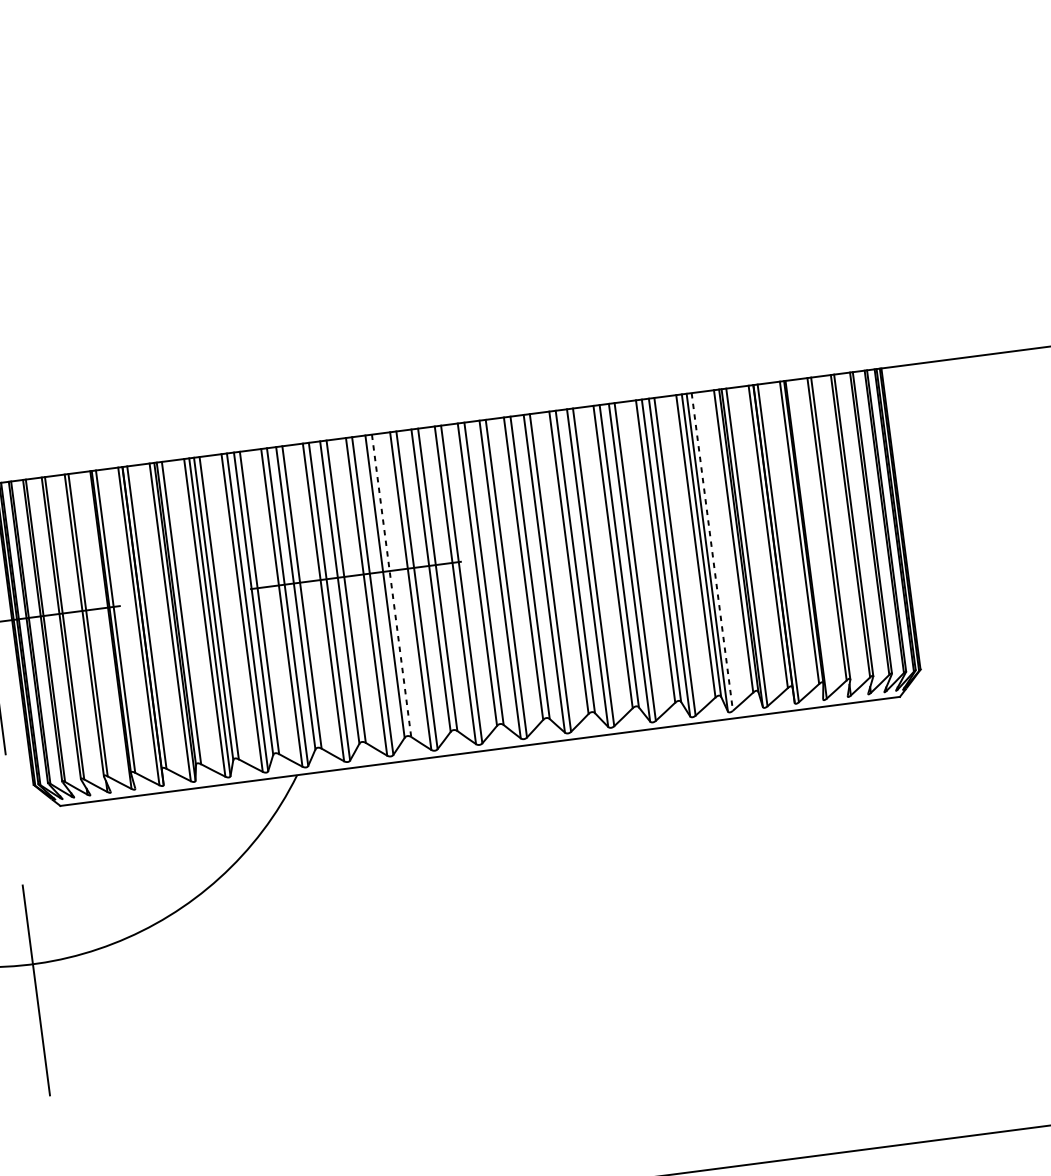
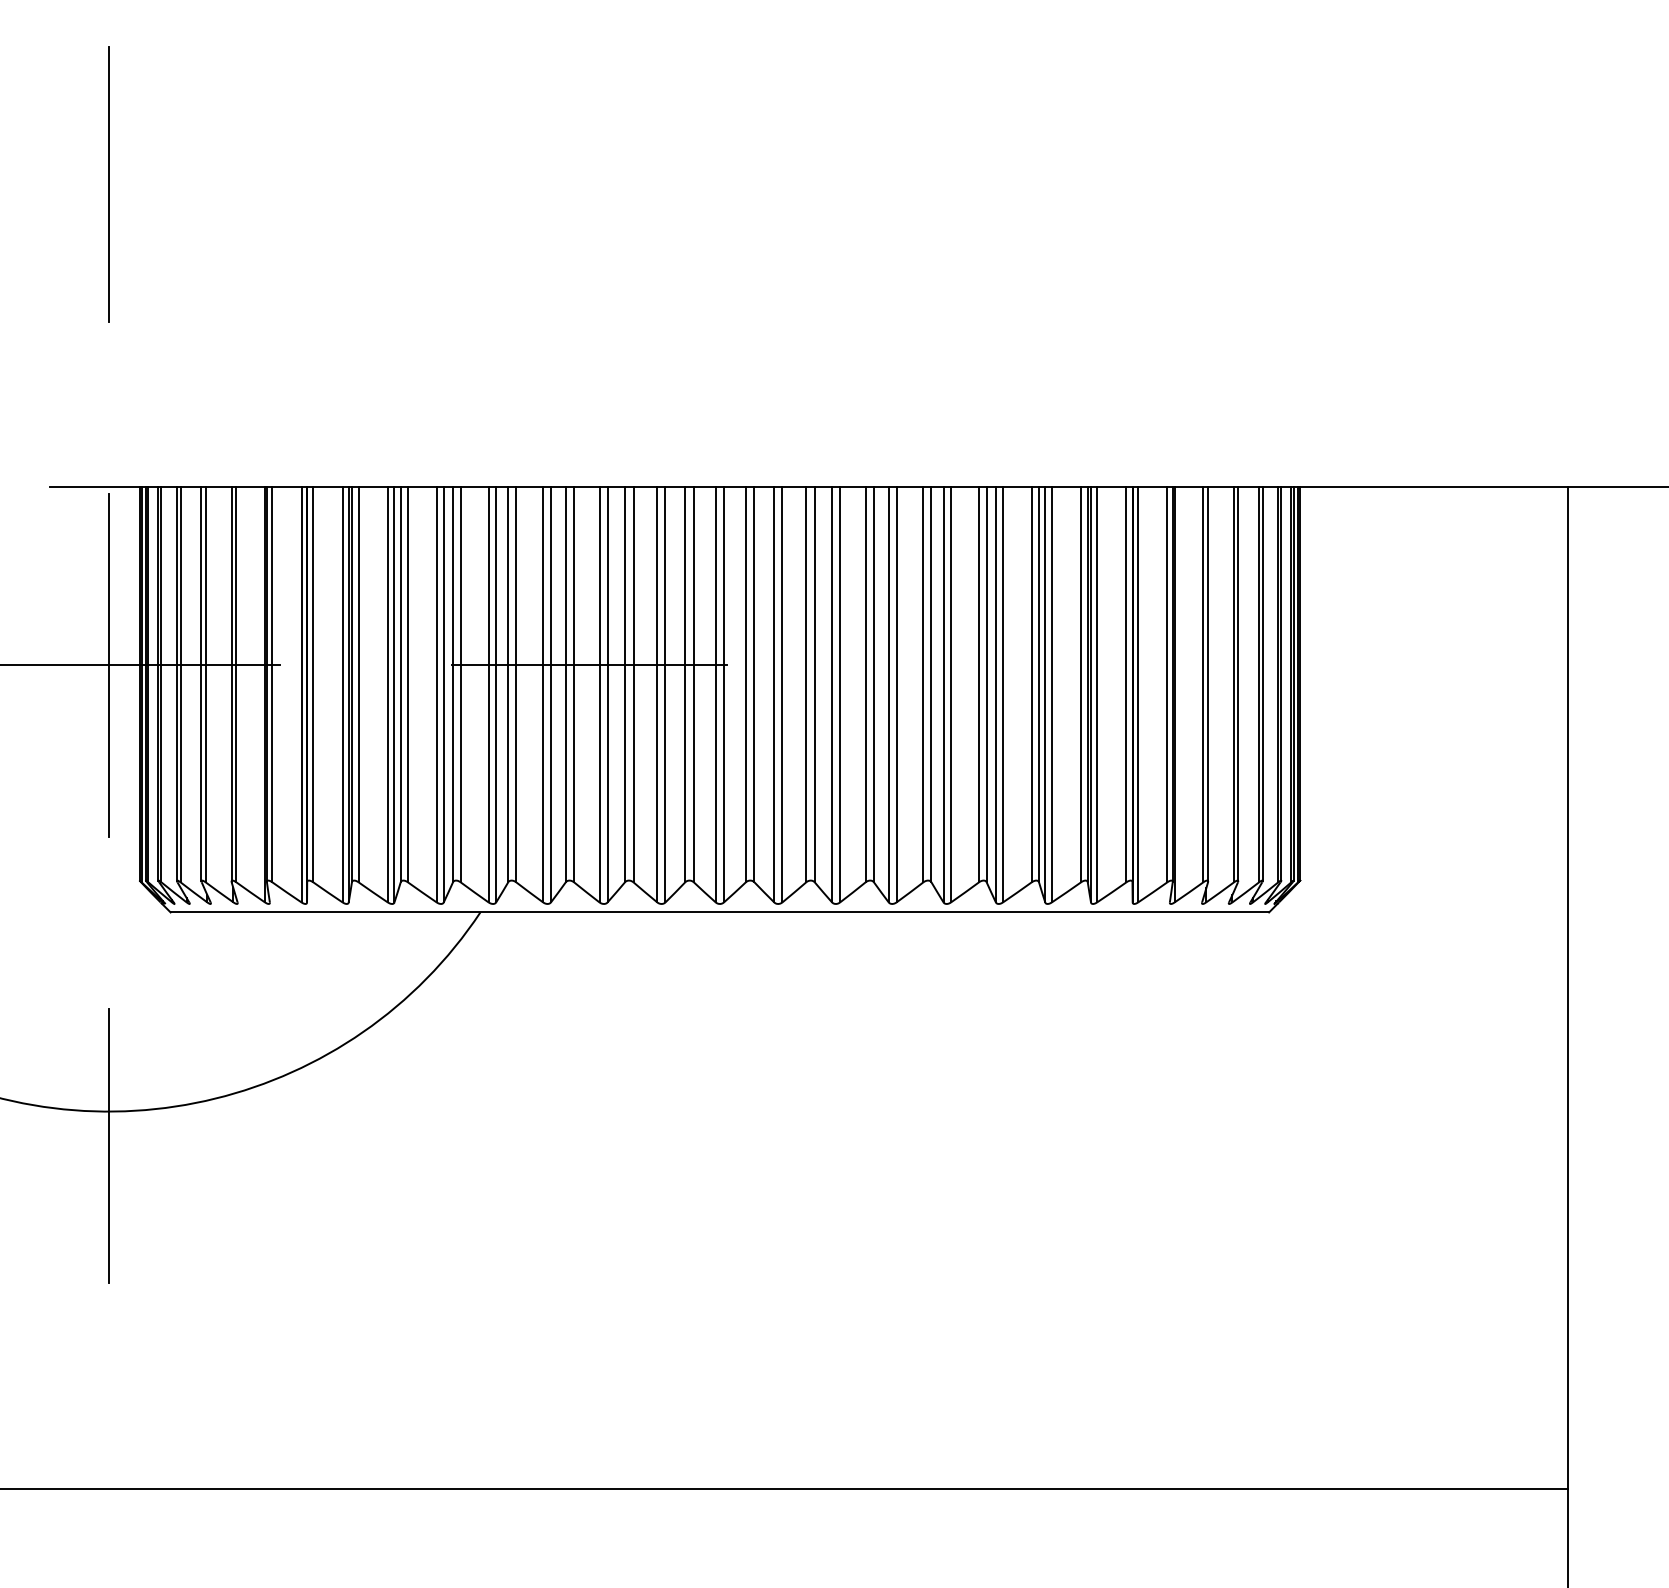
line: (712, 551) -> (1051, 694), dashed -> solid
line: (391, 585) -> (633, 684), dashed -> solid

